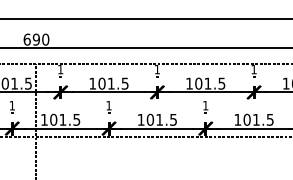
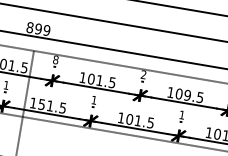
text: (36, 39) -> (38, 28), 690 -> 899
text: (60, 69) -> (55, 59), 1 -> 8
text: (156, 69) -> (142, 74), 1 -> 2
text: (207, 83) -> (187, 95), 101.5 -> 109.5
text: (53, 119) -> (41, 104), 101.5 -> 151.5

